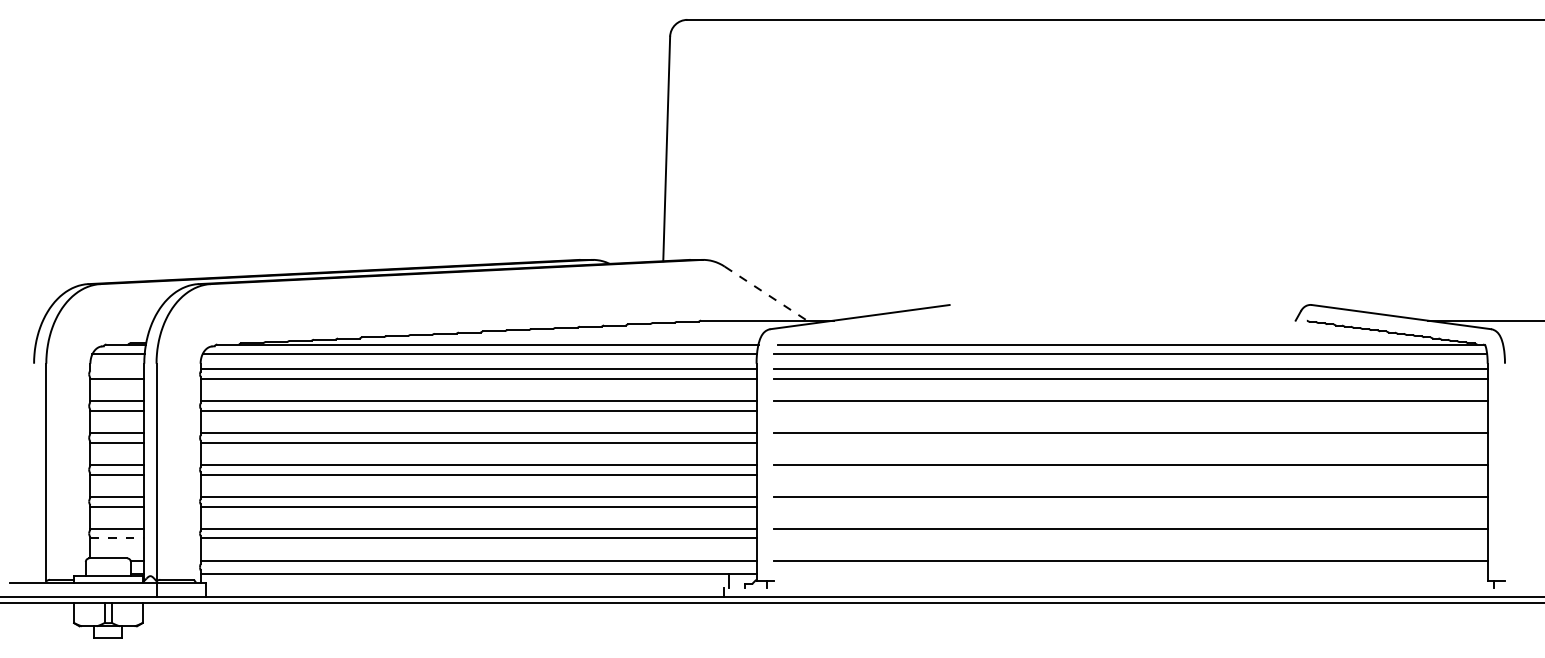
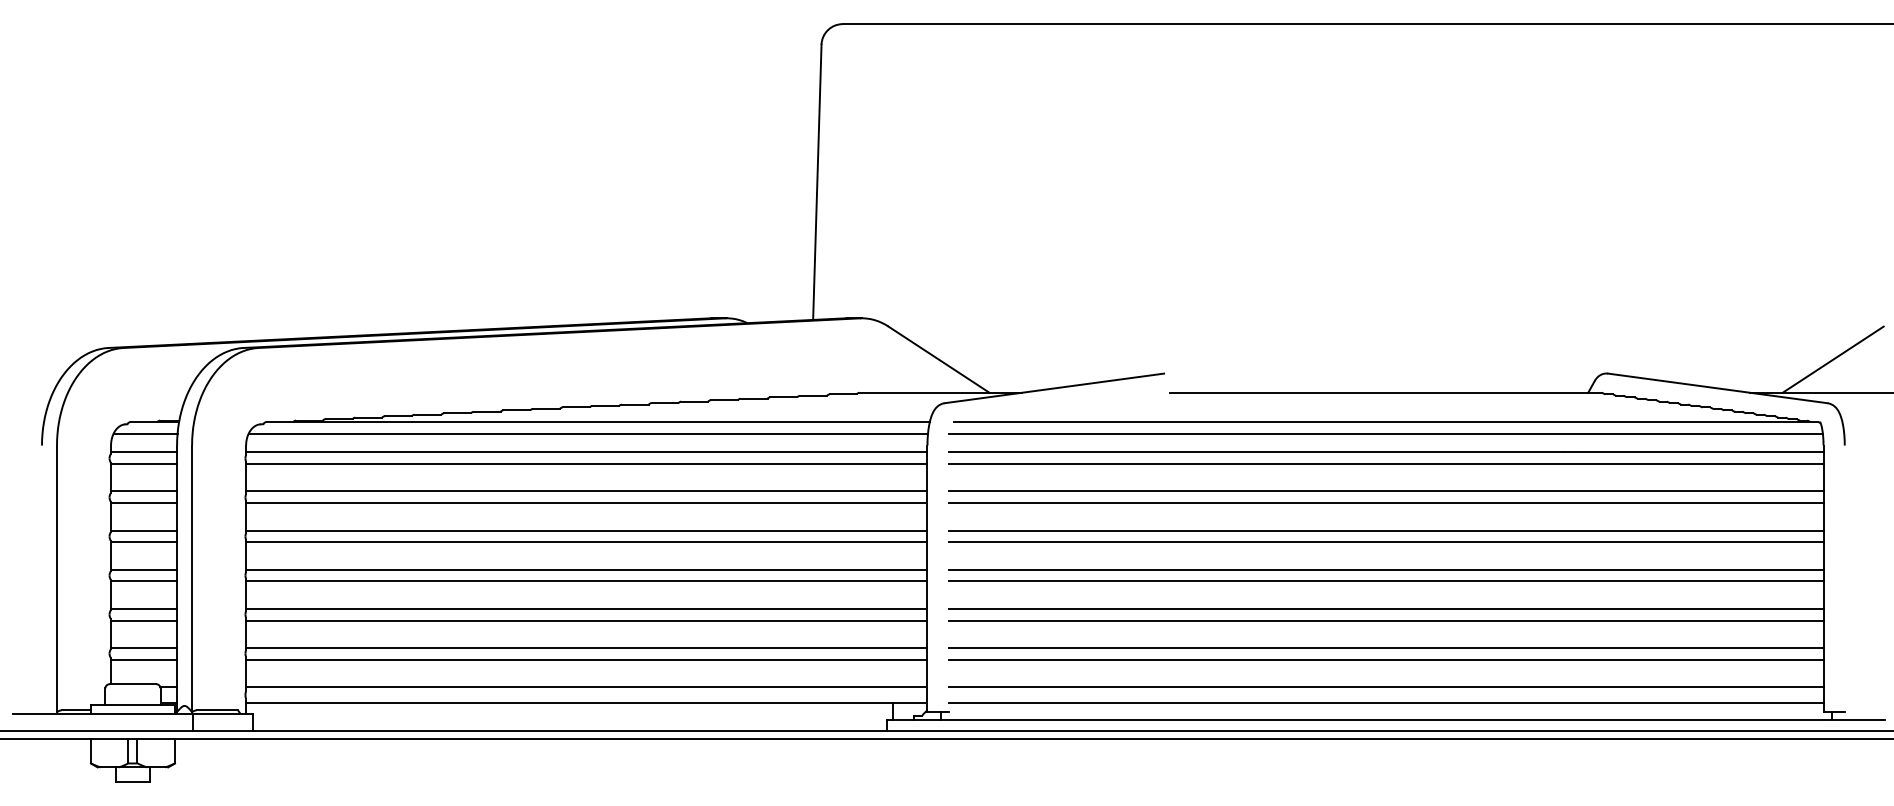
line: (766, 293) -> (939, 359), dashed -> solid
line: (1495, 293) -> (1833, 359), added
line: (1130, 320) -> (1385, 392), added
line: (117, 369) -> (144, 452), added
line: (1130, 410) -> (1385, 502), added
line: (1130, 442) -> (1385, 542), added
line: (1130, 474) -> (1385, 581), added
line: (1130, 506) -> (1385, 620), added
line: (117, 538) -> (144, 659), dashed -> solid
line: (1130, 538) -> (1385, 659), added
line: (1130, 574) -> (1385, 703), added
line: (1130, 587) -> (1385, 719), added

